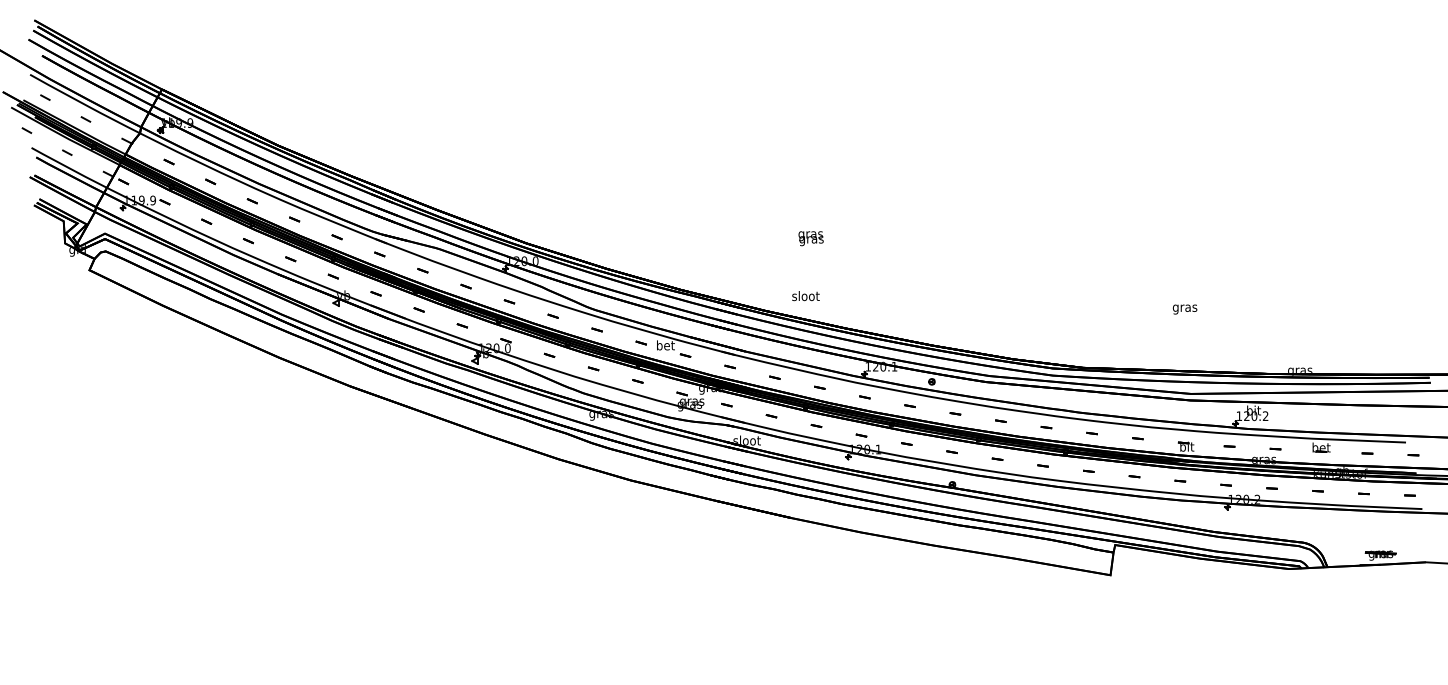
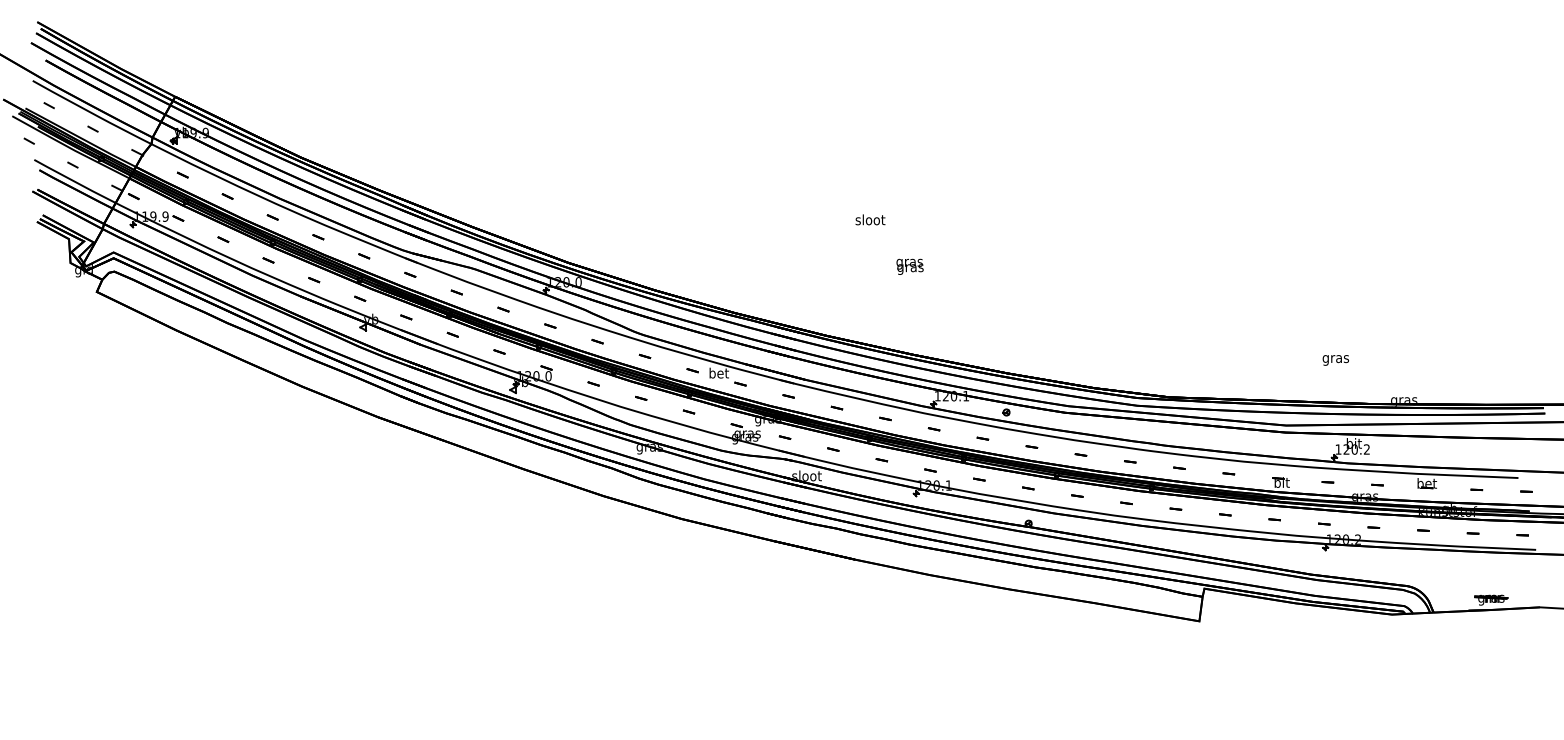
text: (810, 238) -> (909, 266), moved
text: (805, 295) -> (870, 219), moved
text: (1184, 309) -> (1335, 360), moved

